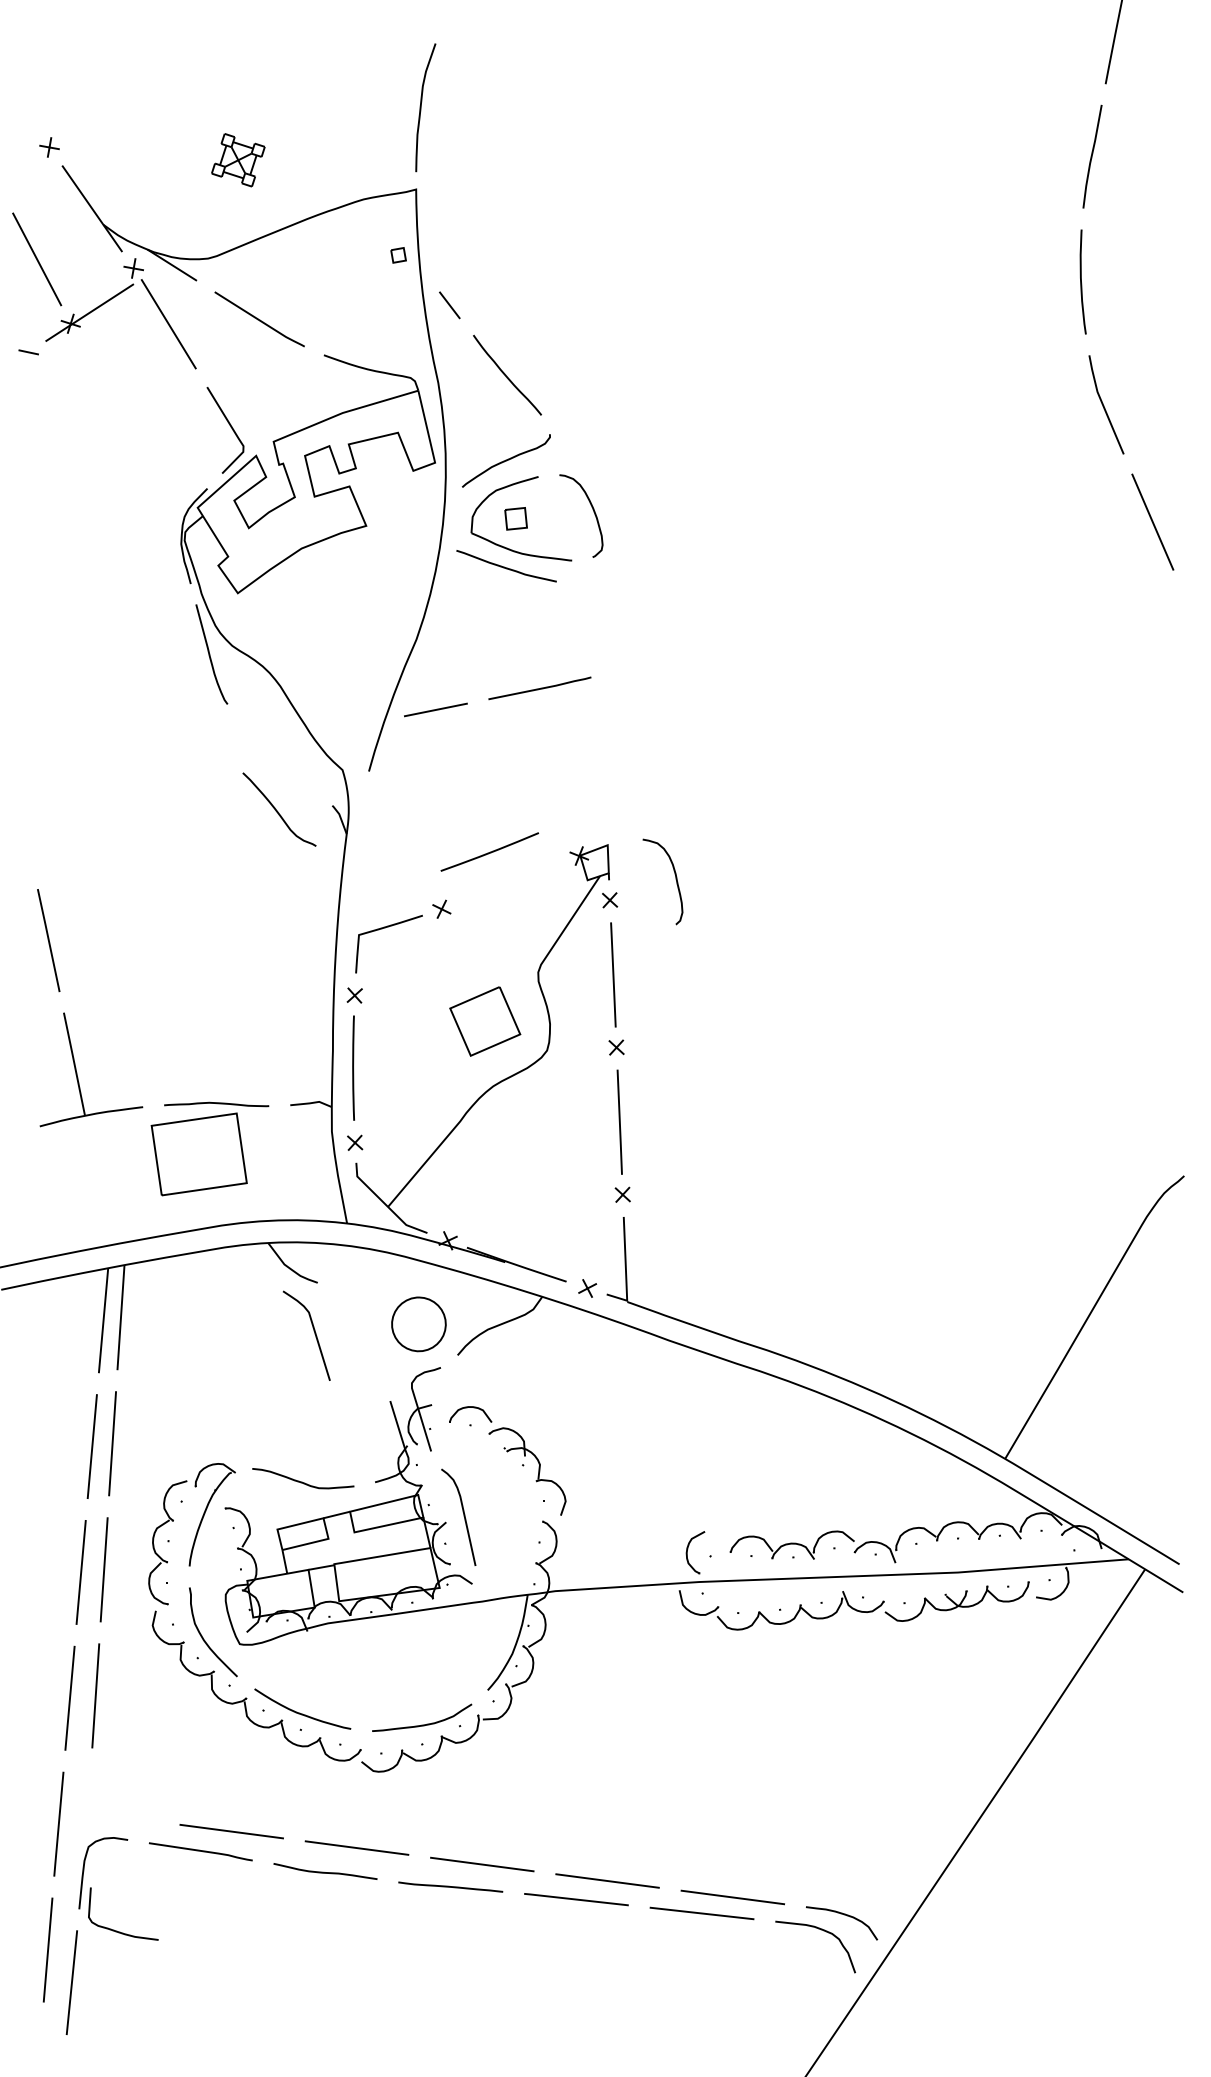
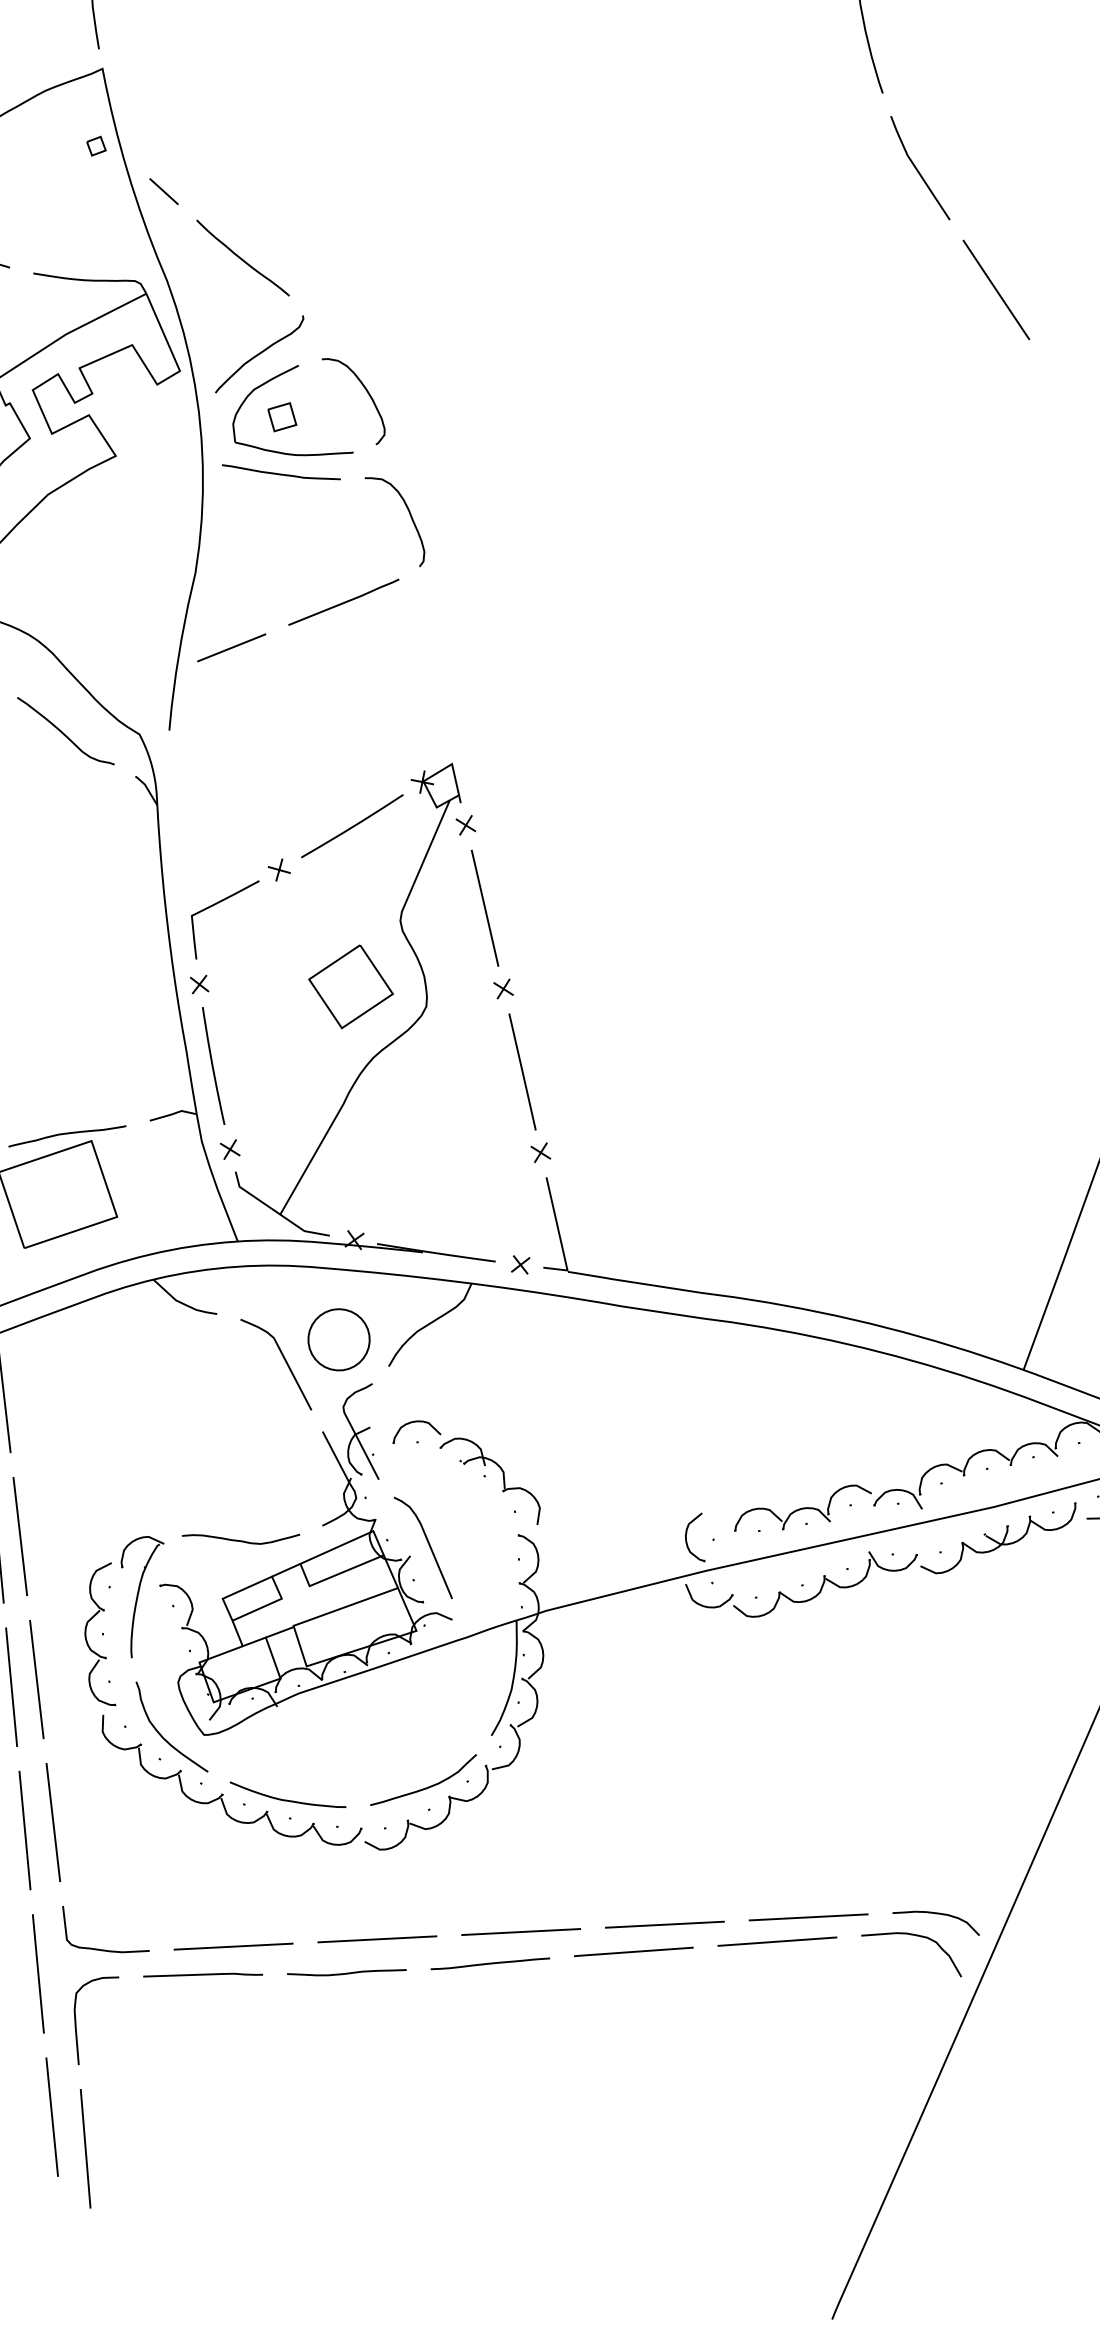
curve: (277, 810) -> (63, 732), moved
line: (490, 851) -> (353, 825), moved
curve: (675, 879) -> (409, 516), moved
curve: (313, 1331) -> (282, 1358), moved
curve: (117, 1930) -> (101, 1948), moved

